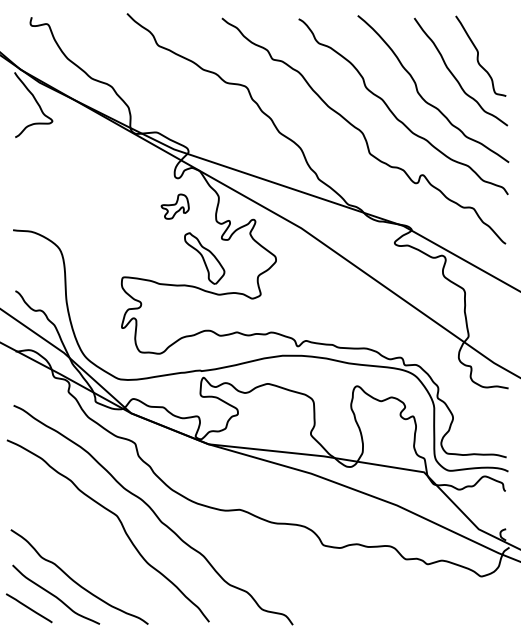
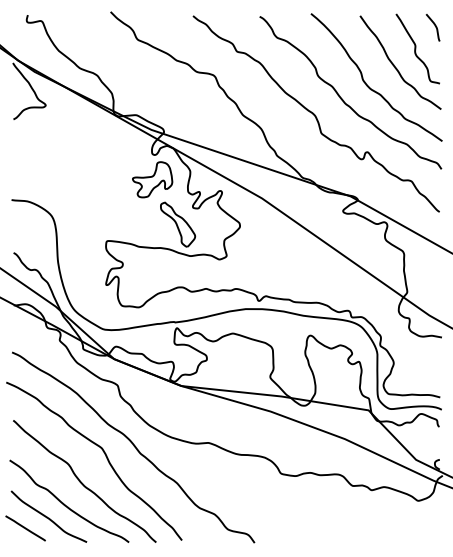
curve: (500, 30) -> (434, 26), added
part: (174, 206) -> (151, 179), size x1.67
curve: (94, 555) -> (82, 482), added

